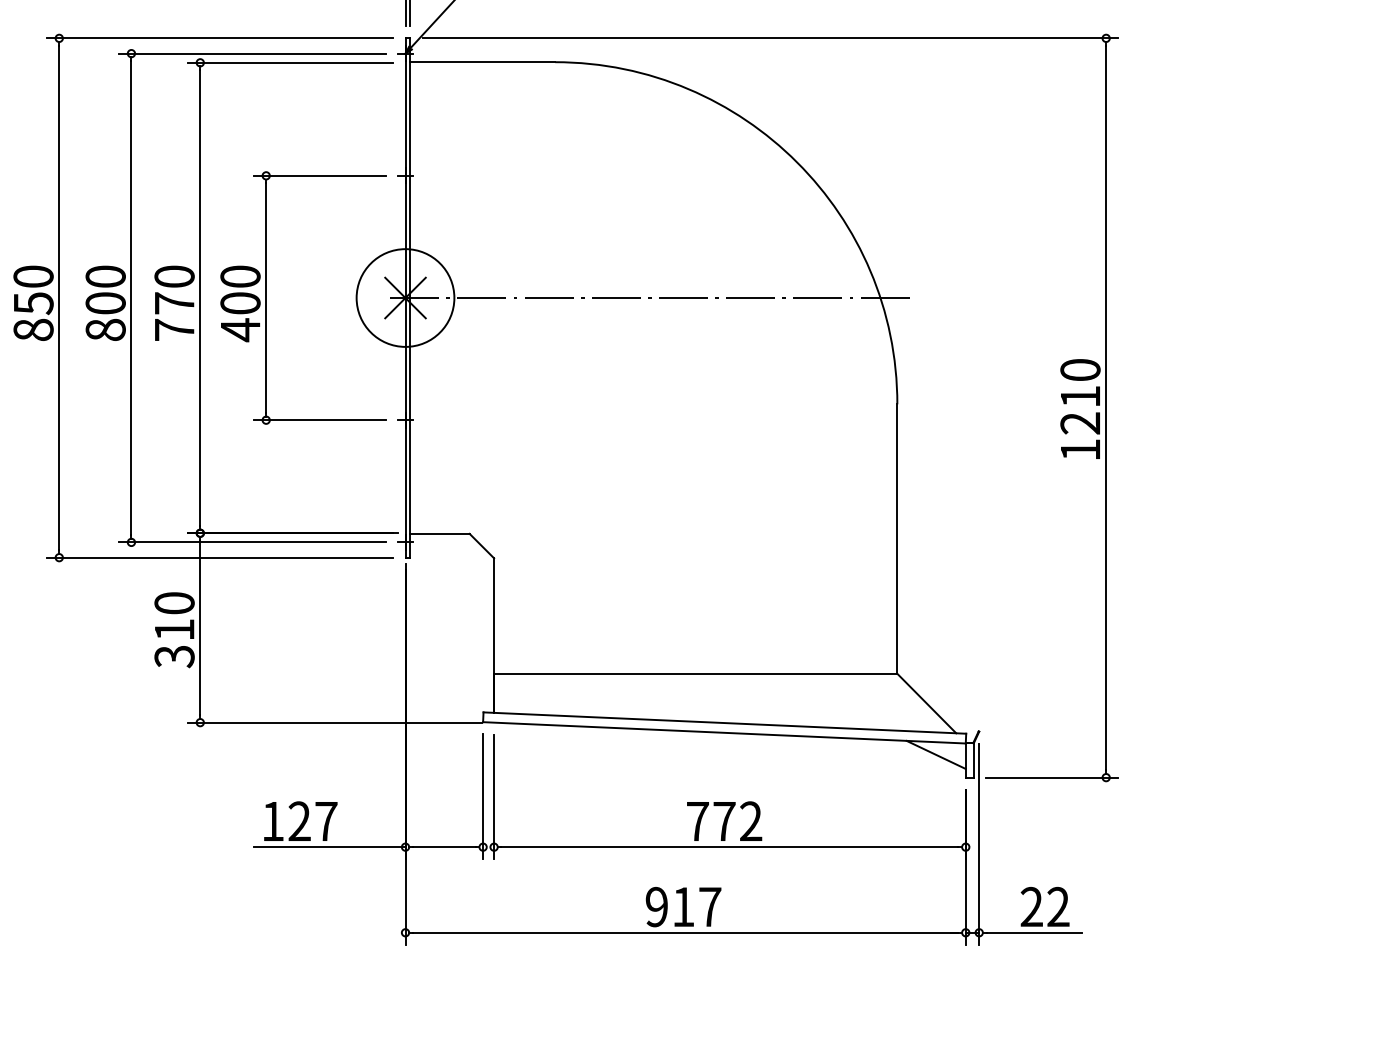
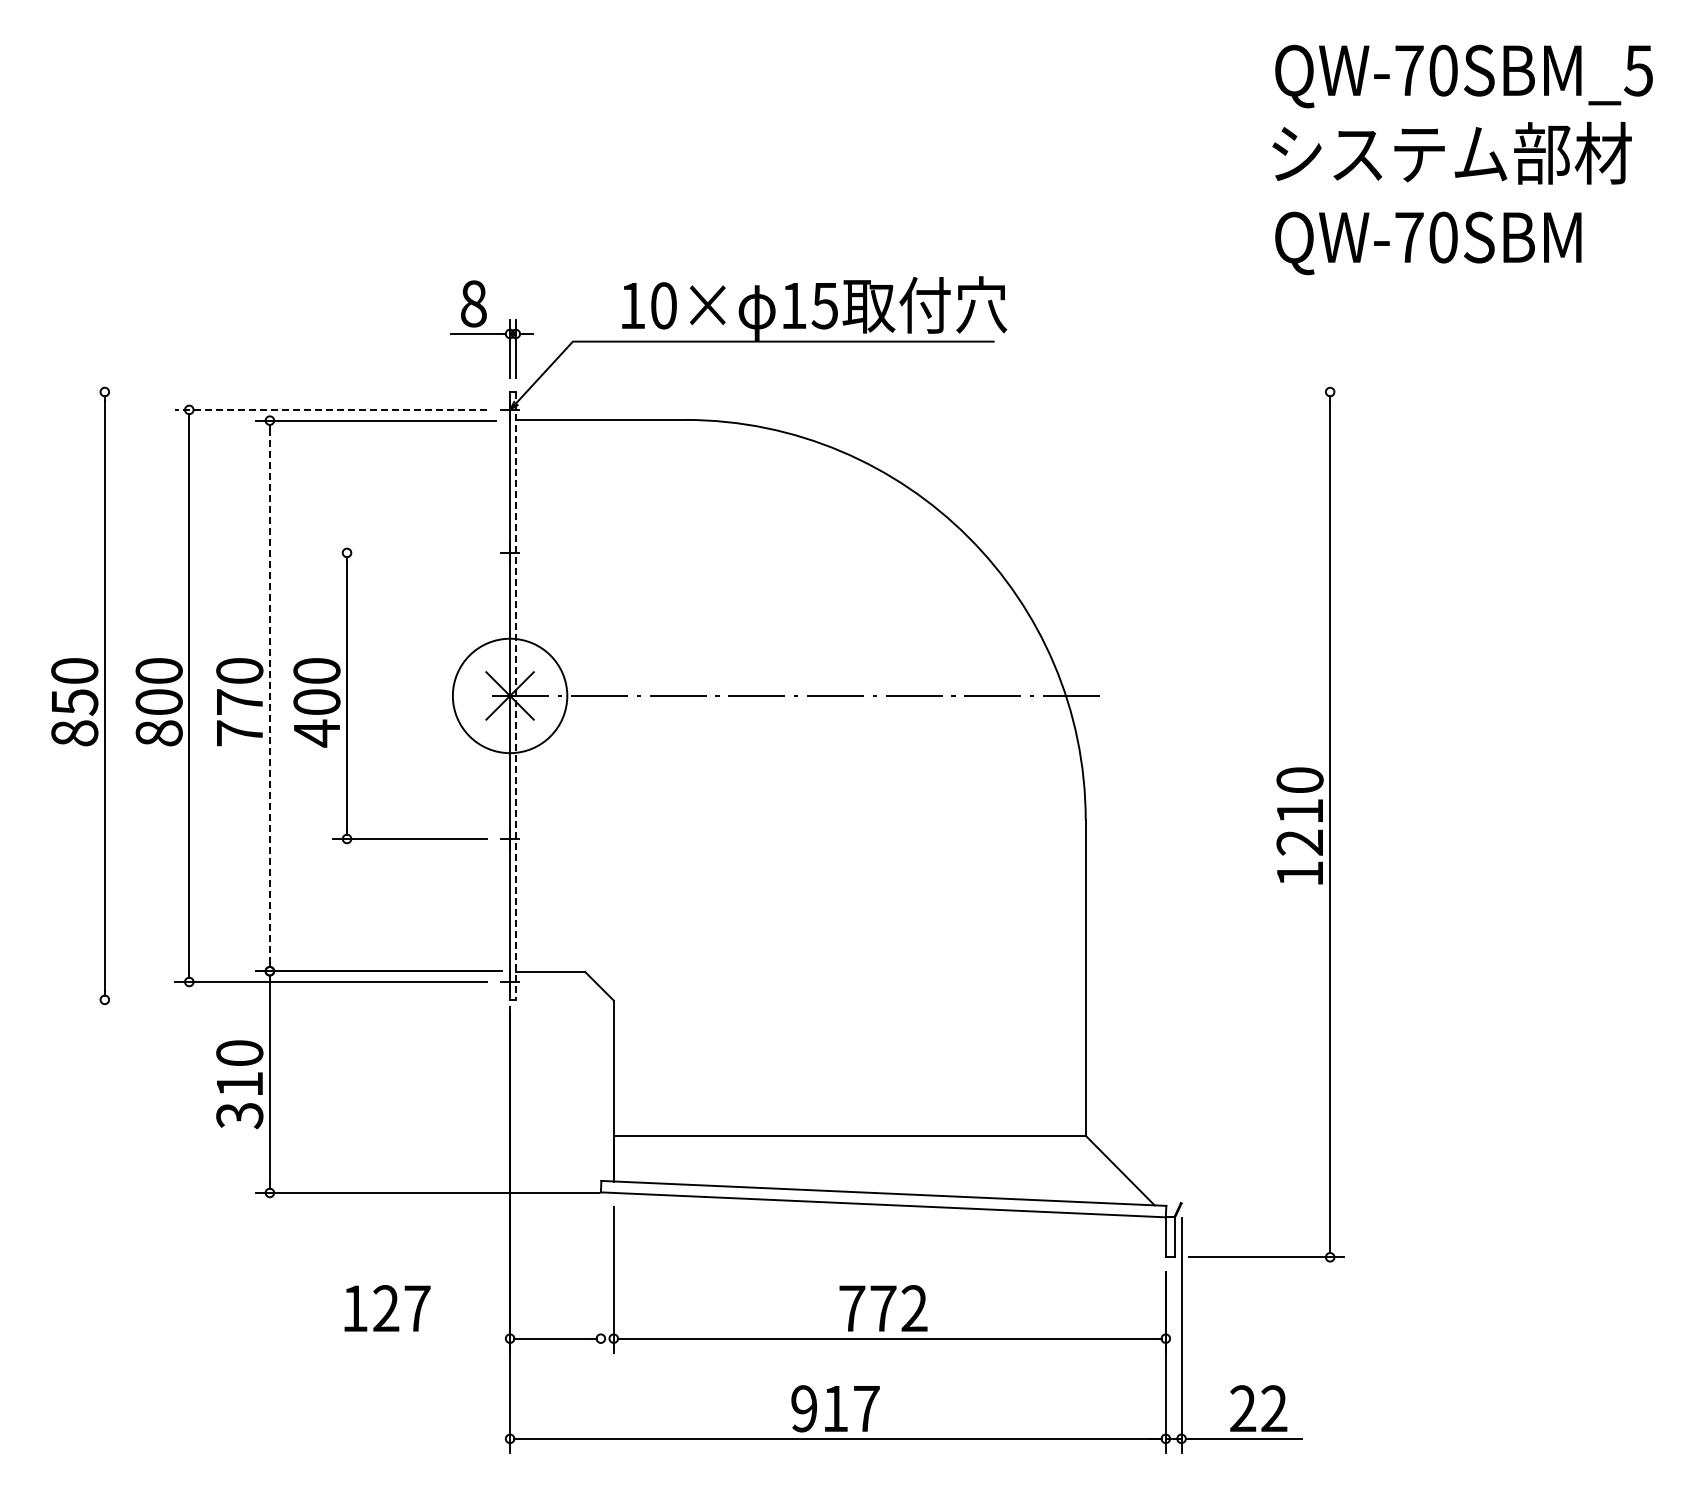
line: (219, 38) -> (292, 392), removed
line: (770, 38) -> (937, 392), removed
line: (252, 53) -> (330, 409), solid -> dashed
line: (319, 175) -> (409, 552), removed
line: (199, 297) -> (269, 695), solid -> dashed
line: (410, 297) -> (515, 695), solid -> dashed
line: (219, 557) -> (292, 999), removed
line: (935, 754) -> (1130, 1230), removed
line: (482, 796) -> (600, 1279), removed
line: (329, 847) -> (421, 1338), removed

